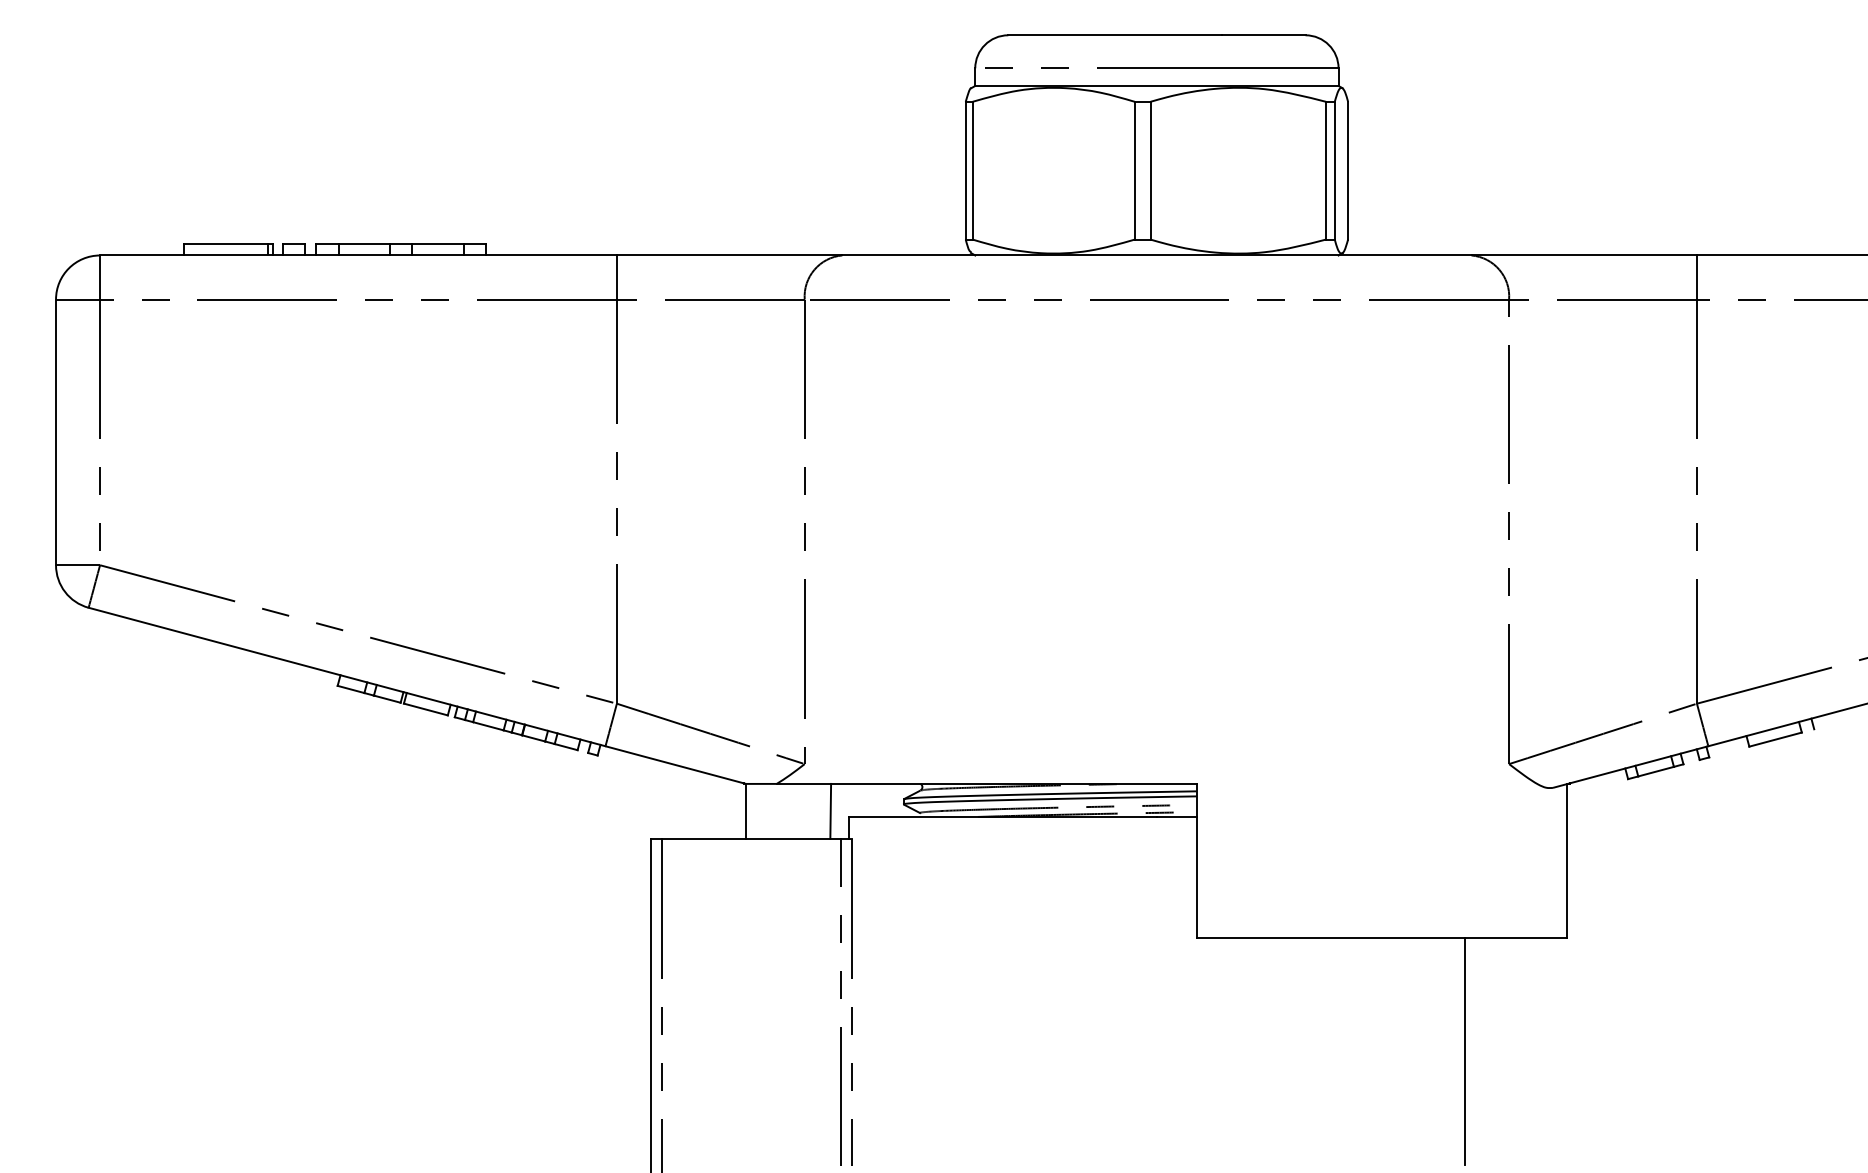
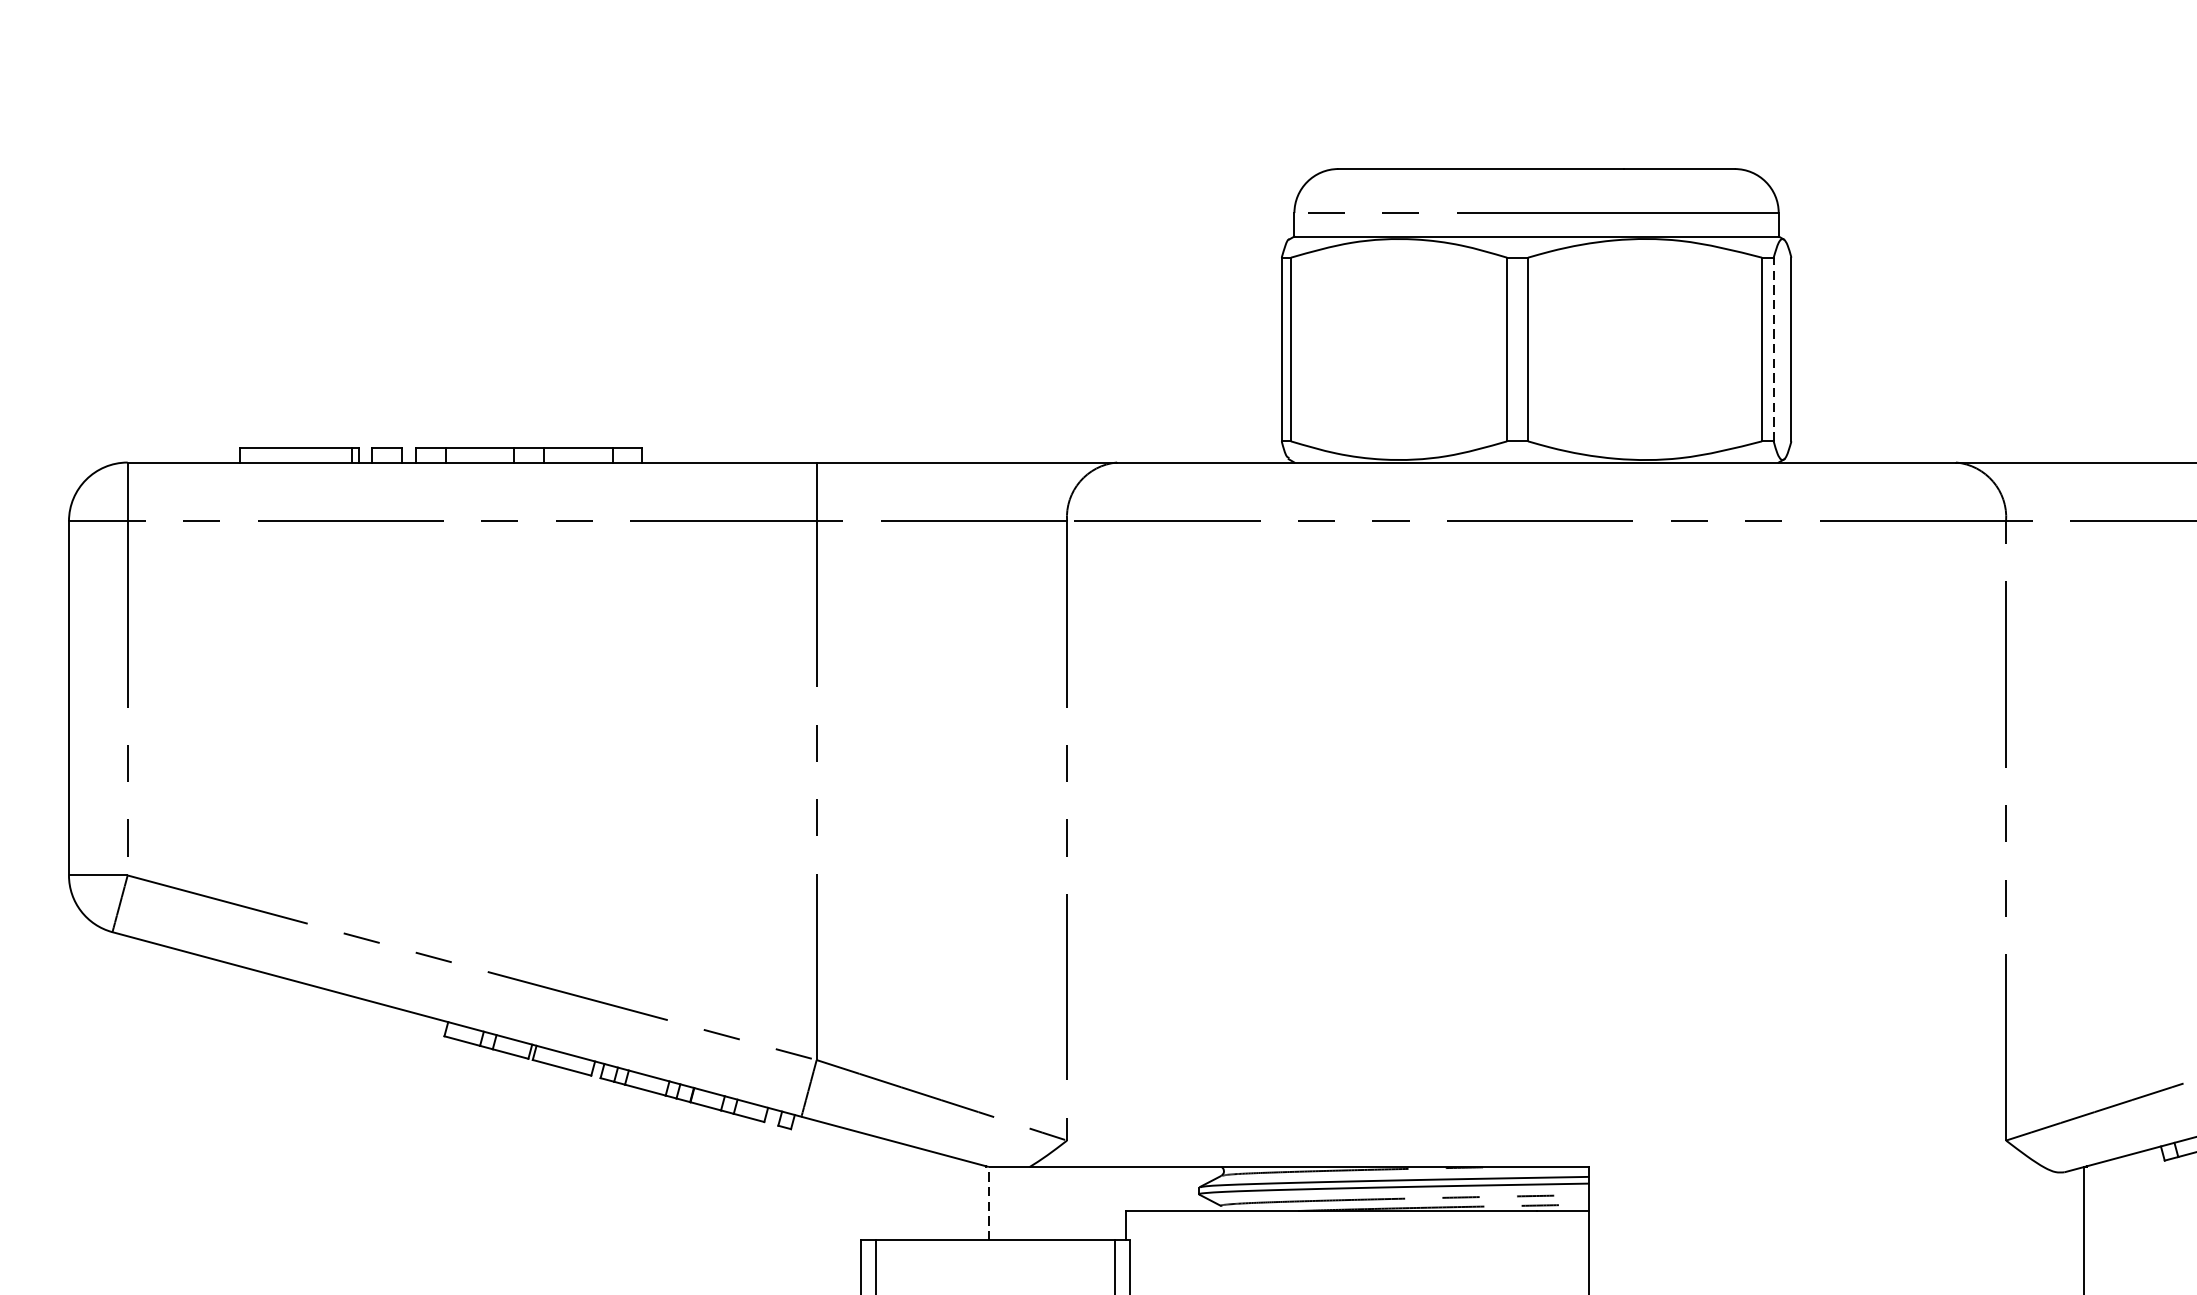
line: (1334, 170) -> (1773, 349), solid -> dashed
line: (830, 810) -> (1101, 1202), removed
line: (746, 811) -> (989, 1203), solid -> dashed

